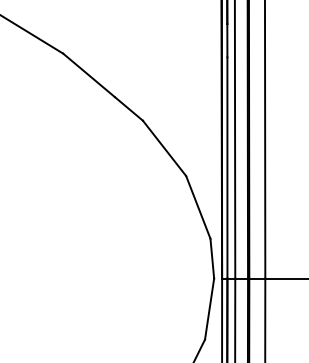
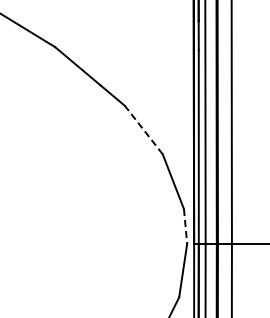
line: (164, 148) -> (143, 130), solid -> dashed
line: (212, 259) -> (185, 227), solid -> dashed

